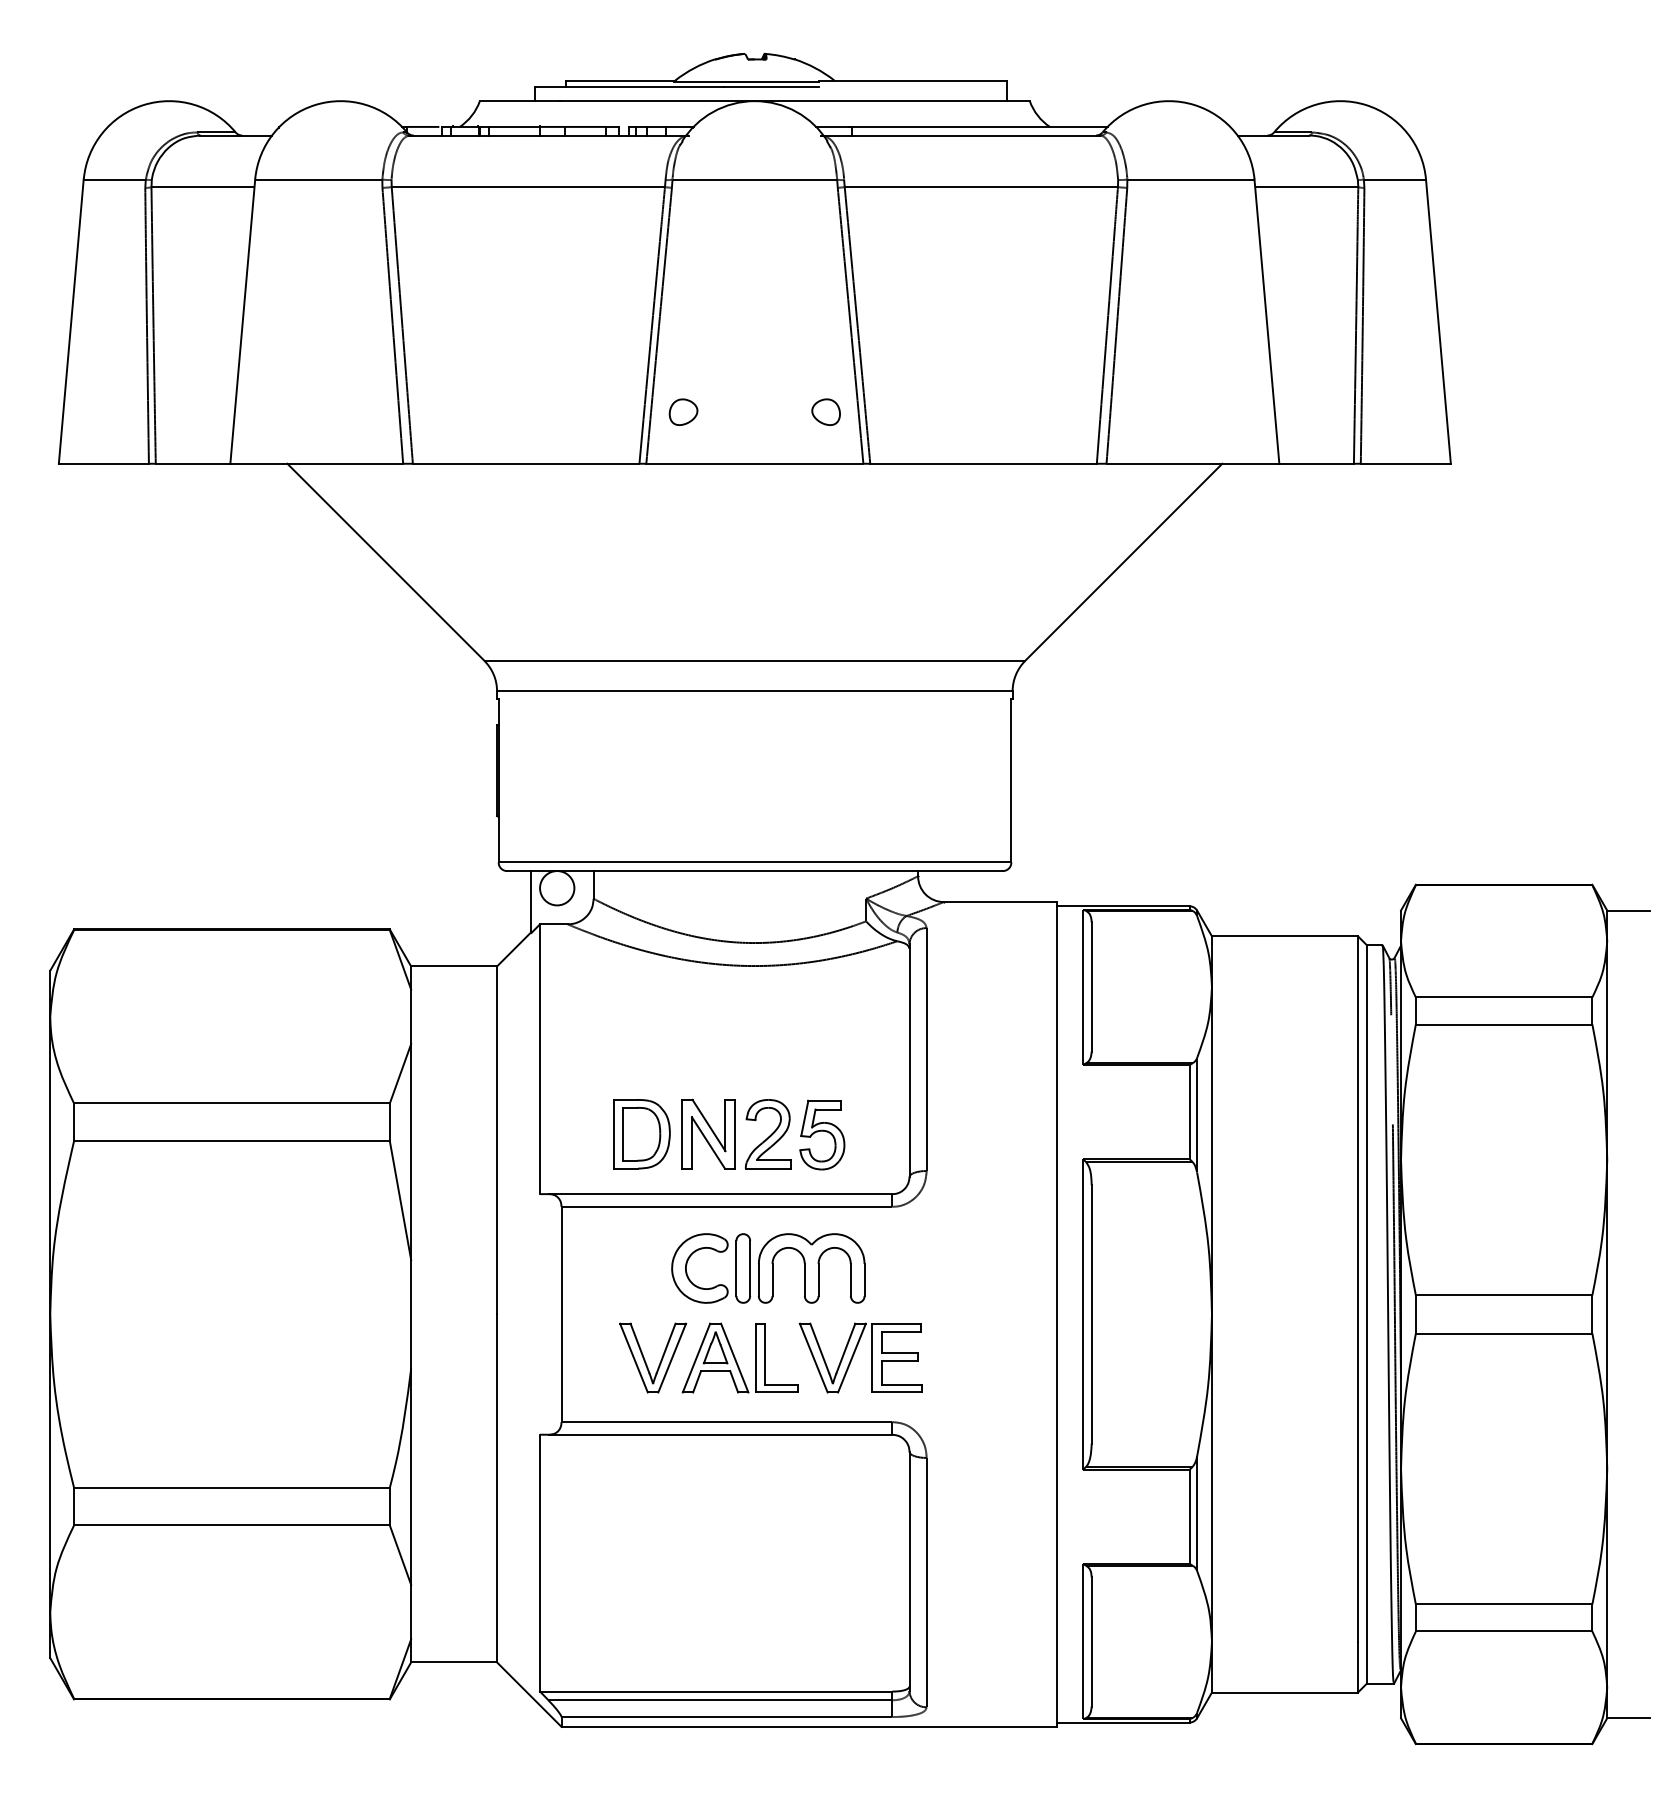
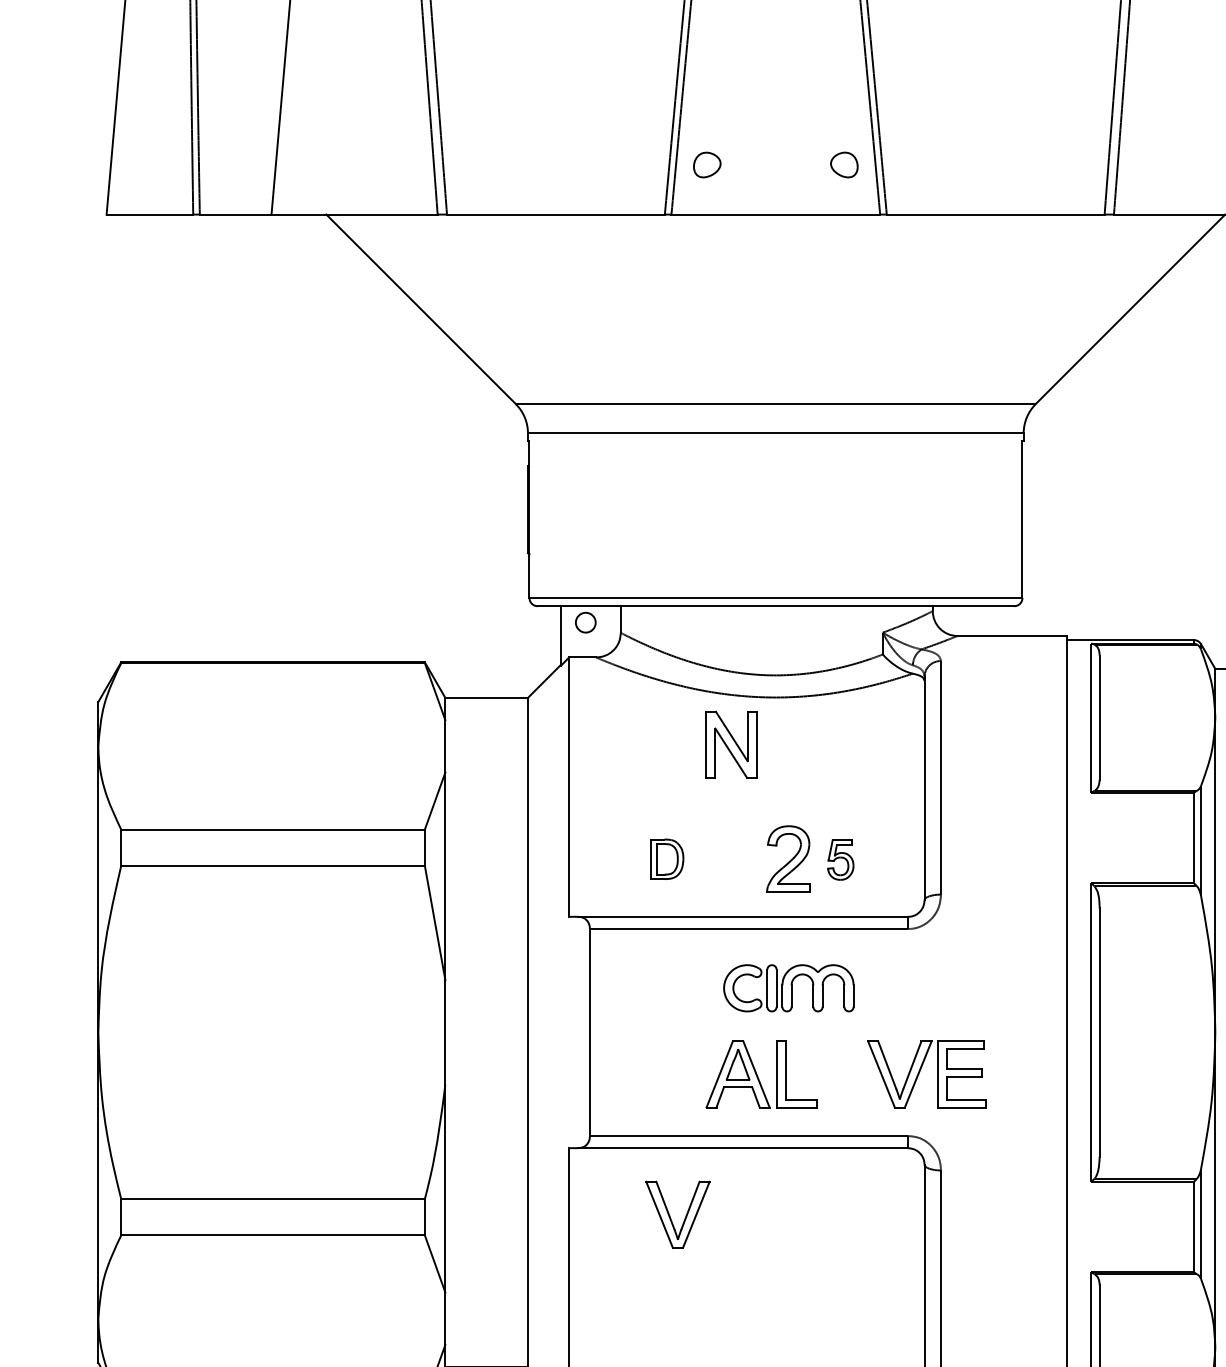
circle: (557, 888) -> (586, 622), size x0.6
part: (708, 1133) -> (731, 744), moved
part: (641, 1134) -> (666, 859), size x0.6
part: (822, 1134) -> (840, 859), size x0.6
part: (768, 1268) -> (788, 988), size x0.7
part: (854, 1354) -> (920, 1071), moved
part: (645, 1359) -> (670, 1216), moved

